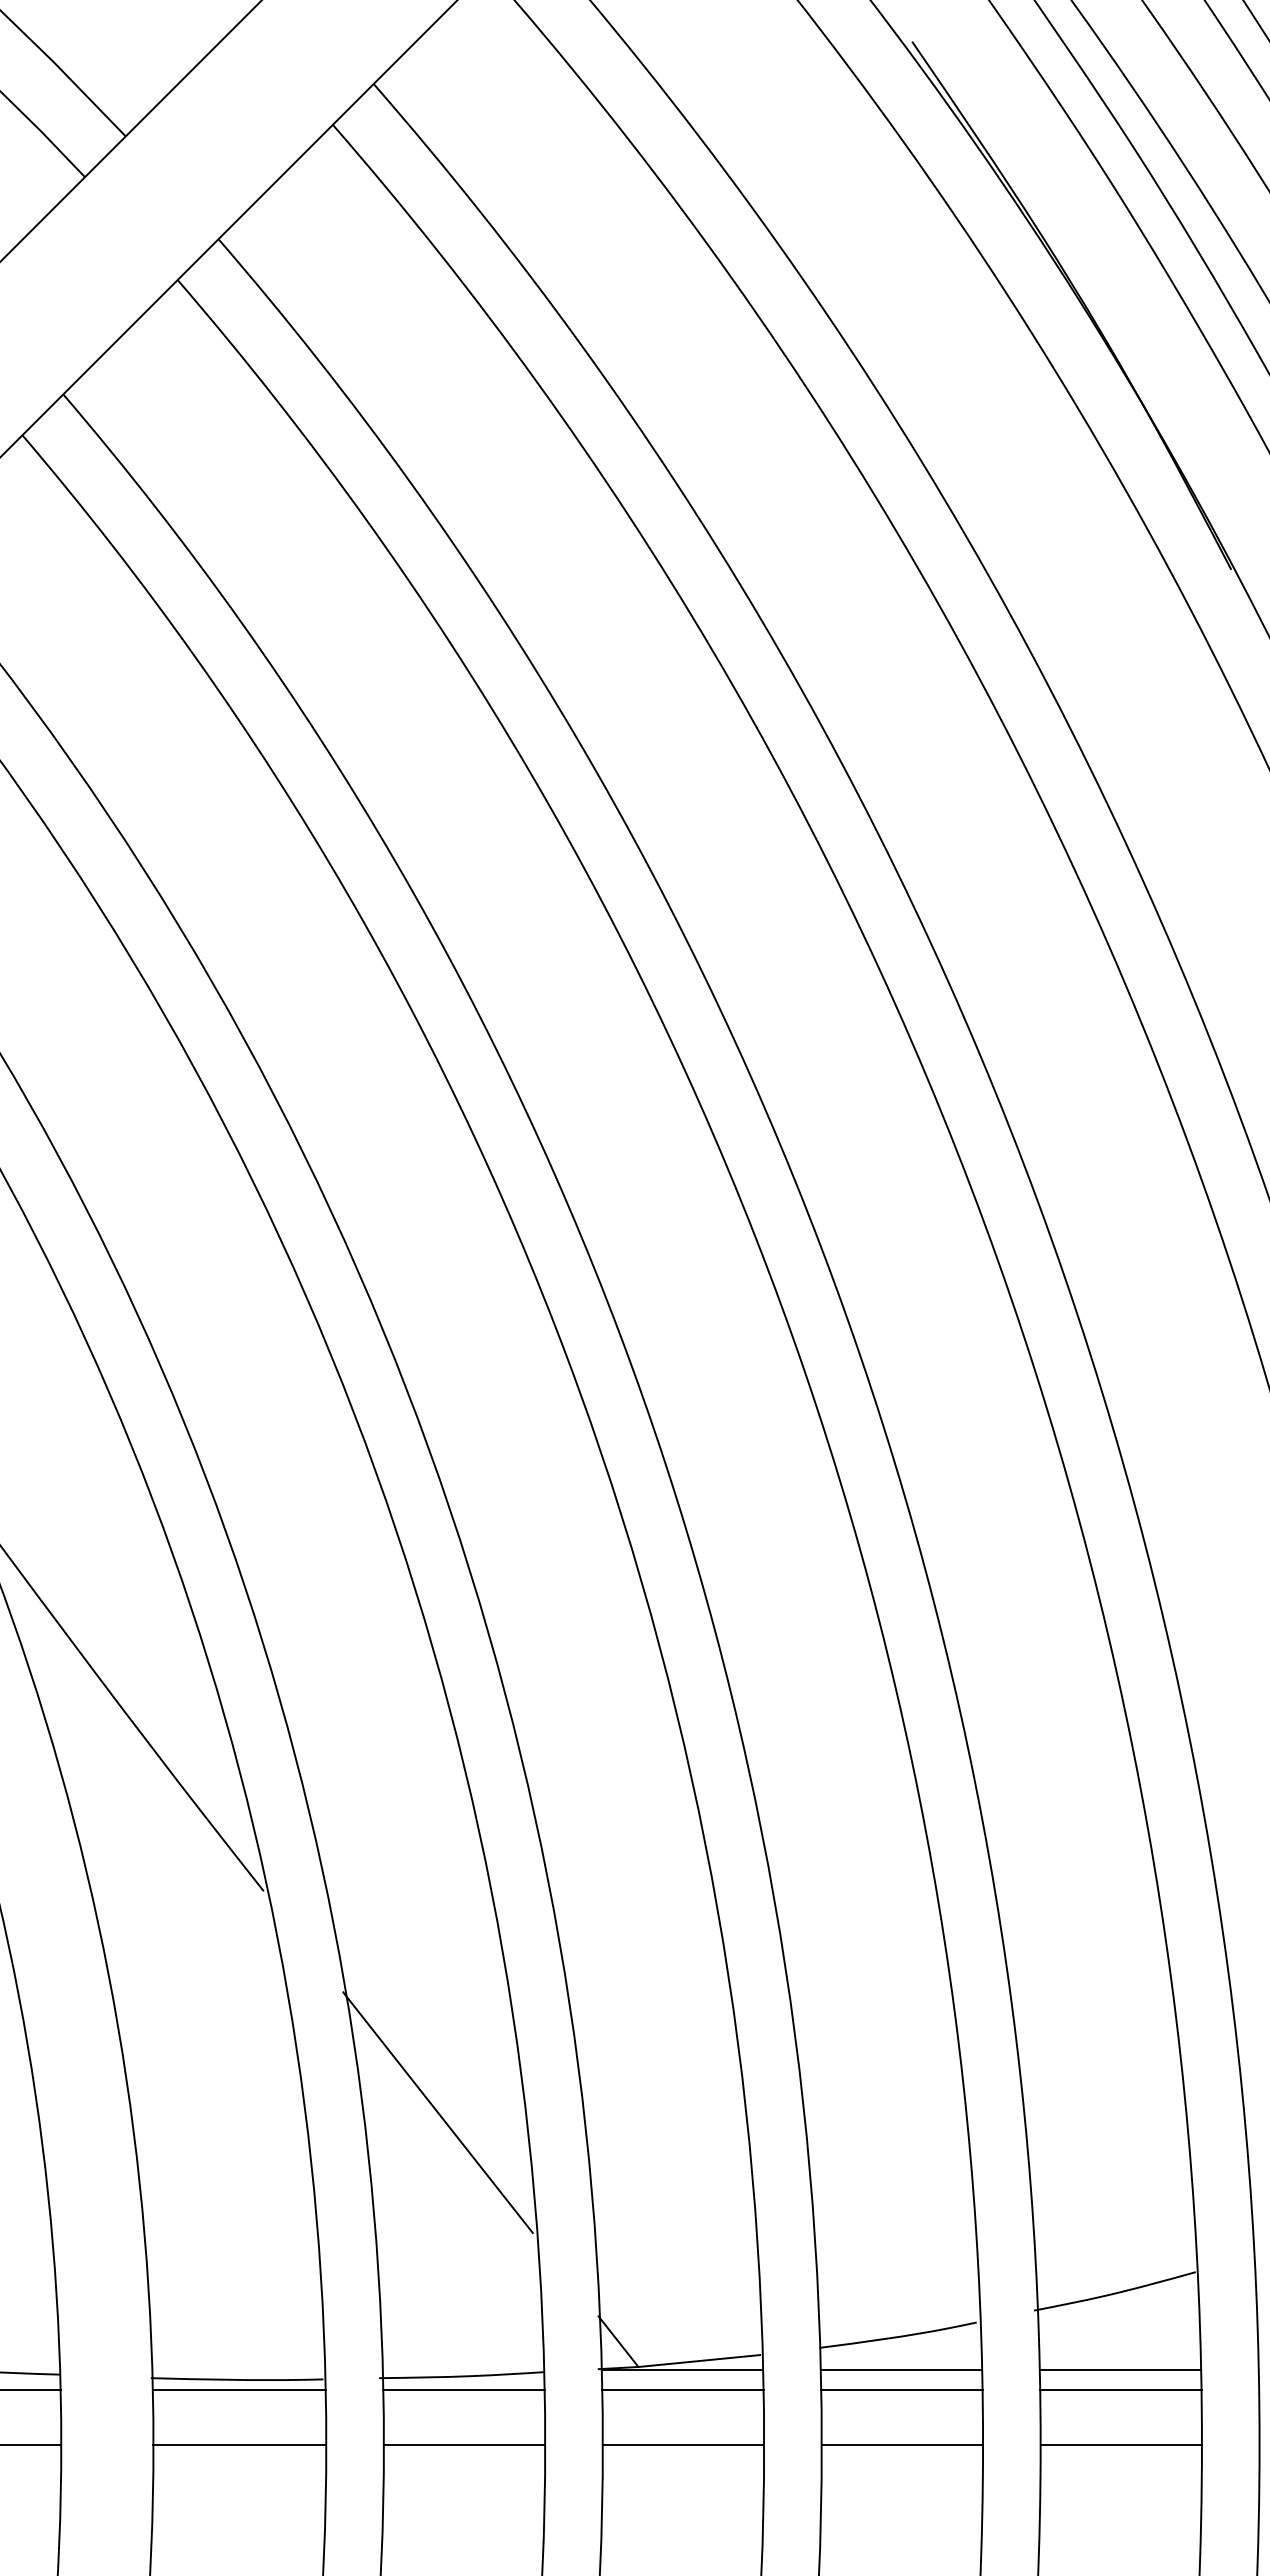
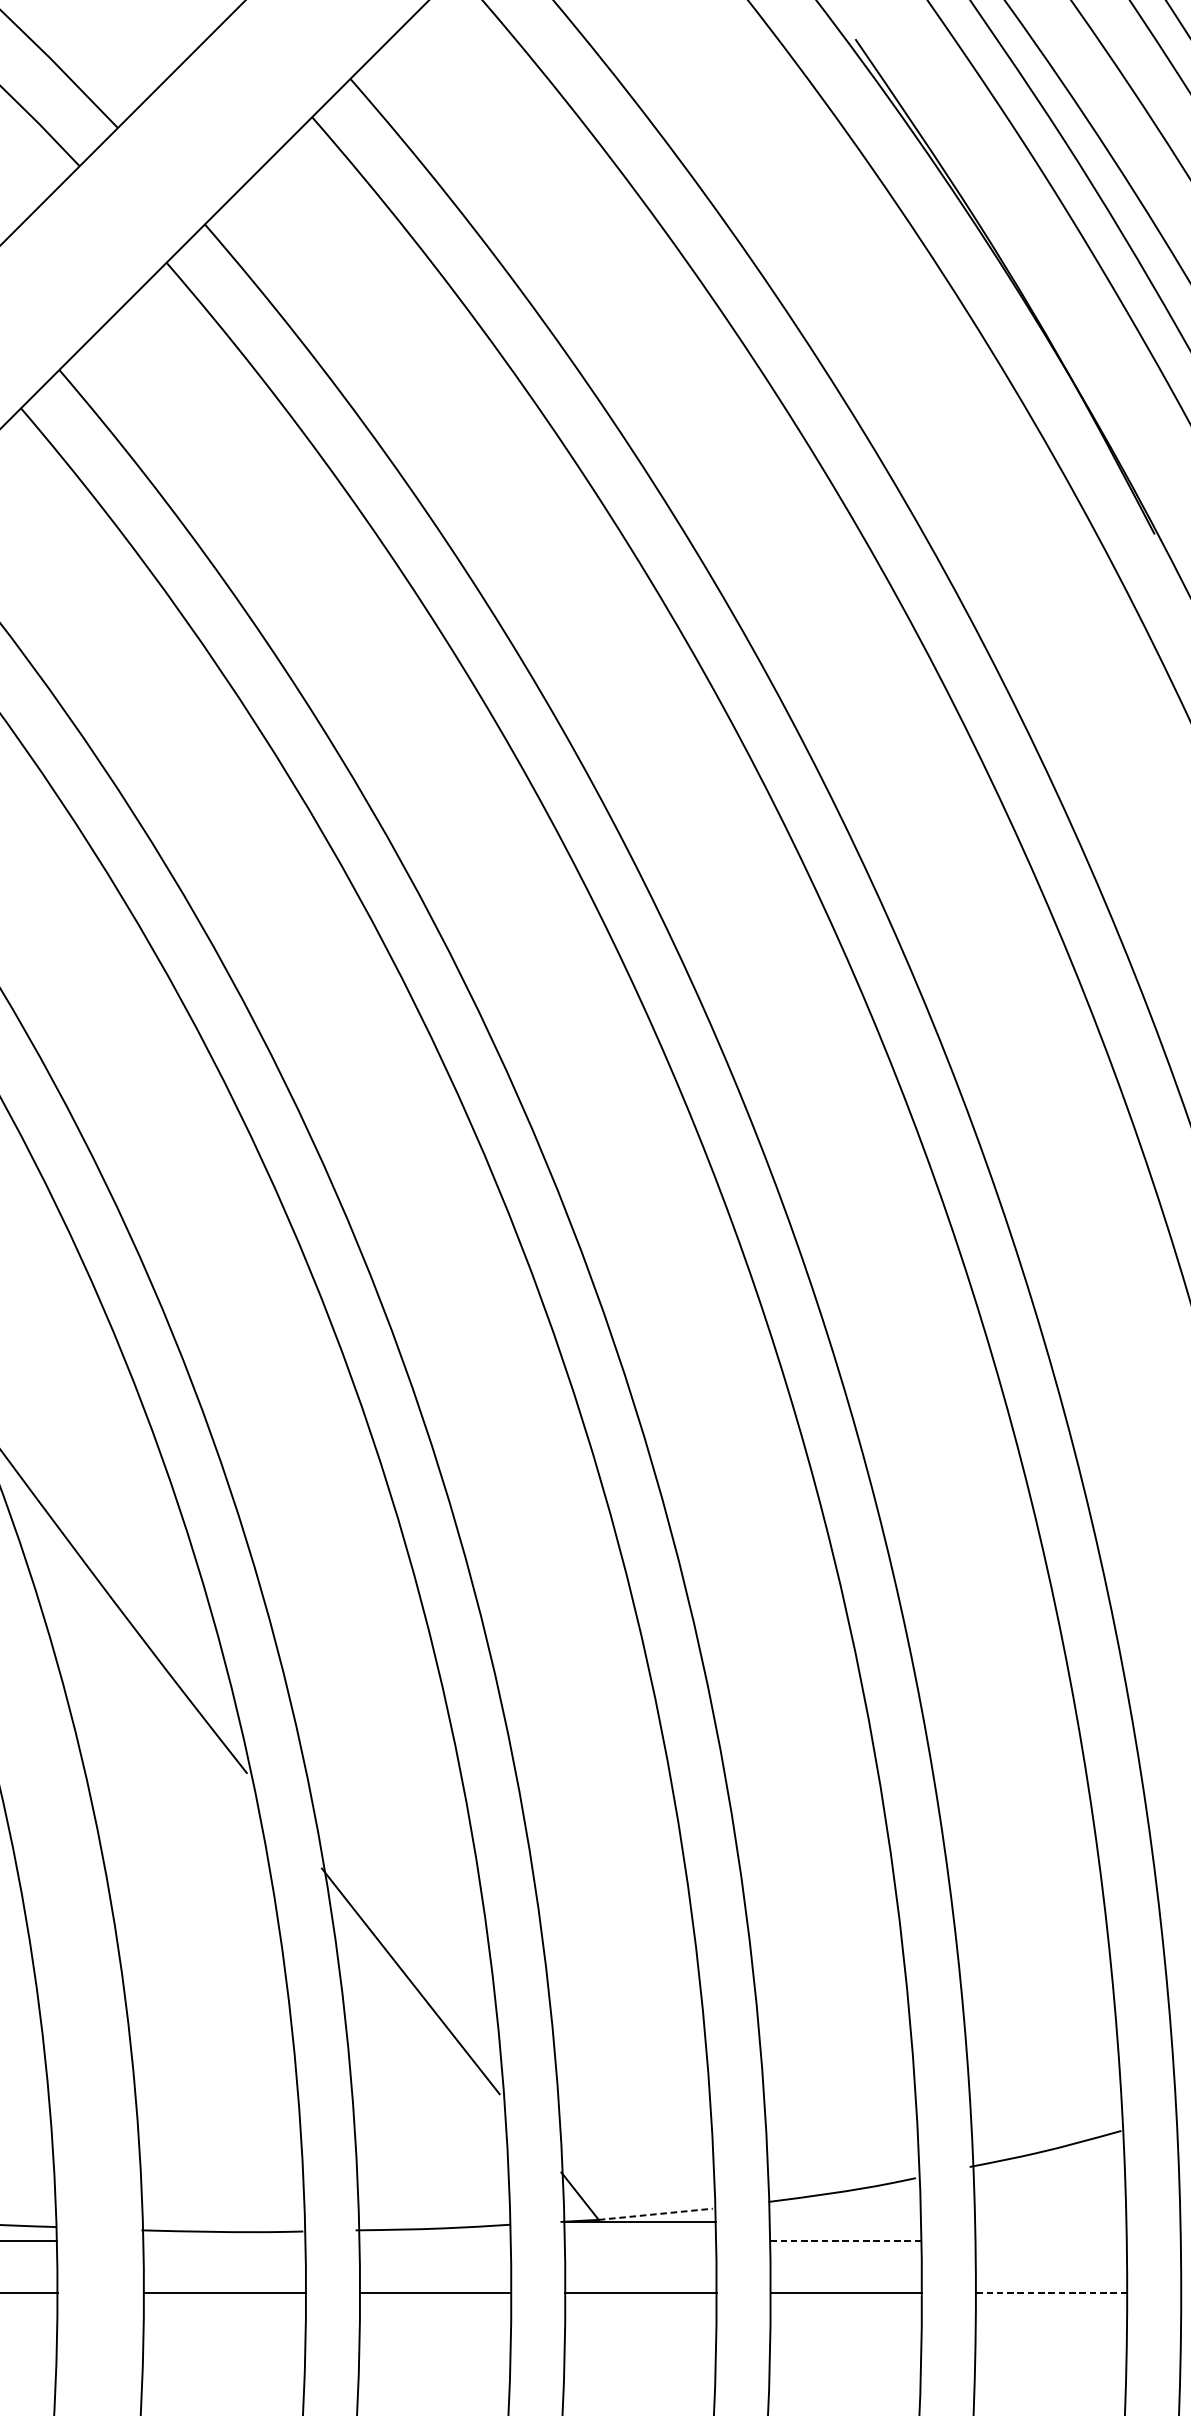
line: (699, 2360) -> (655, 2213), solid -> dashed
line: (901, 2369) -> (845, 2222), removed
line: (1120, 2369) -> (1050, 2222), removed
line: (238, 2389) -> (223, 2240), removed
line: (463, 2389) -> (434, 2240), removed
line: (682, 2389) -> (640, 2240), removed
line: (901, 2389) -> (845, 2240), solid -> dashed
line: (1120, 2389) -> (1050, 2240), removed
line: (1121, 2444) -> (1051, 2292), solid -> dashed

